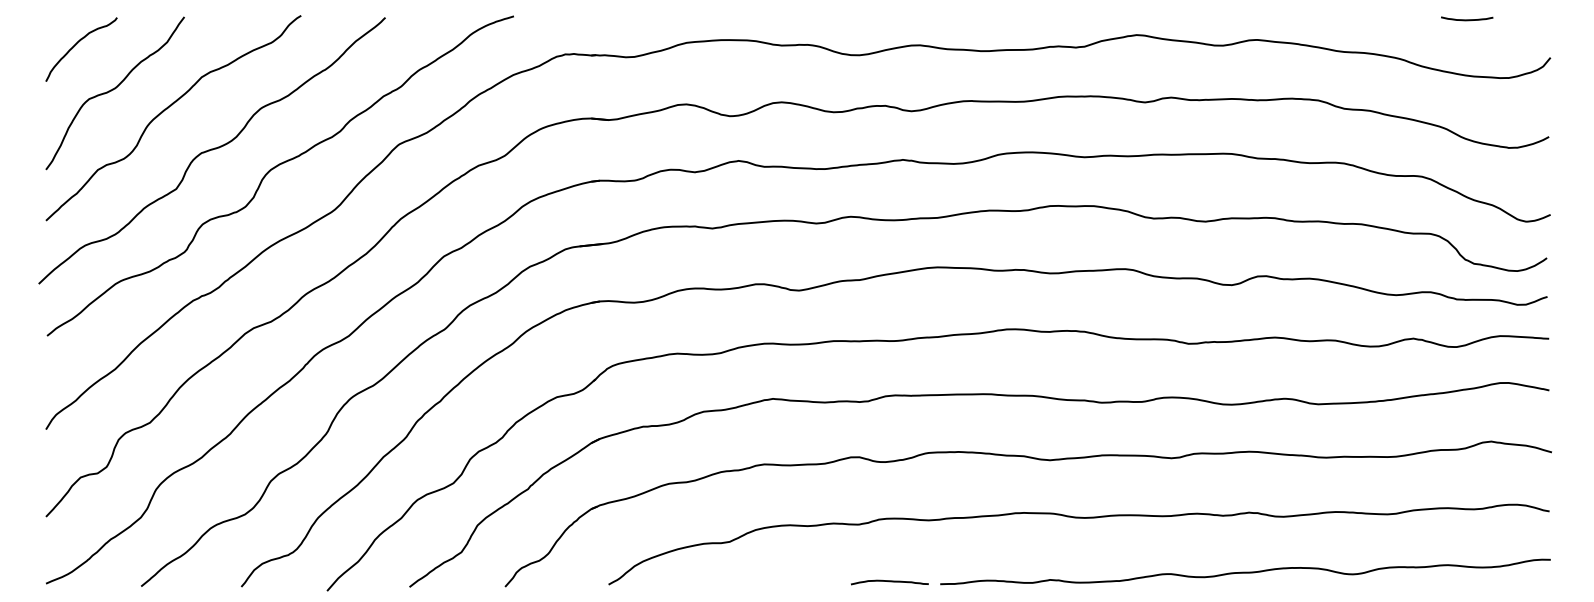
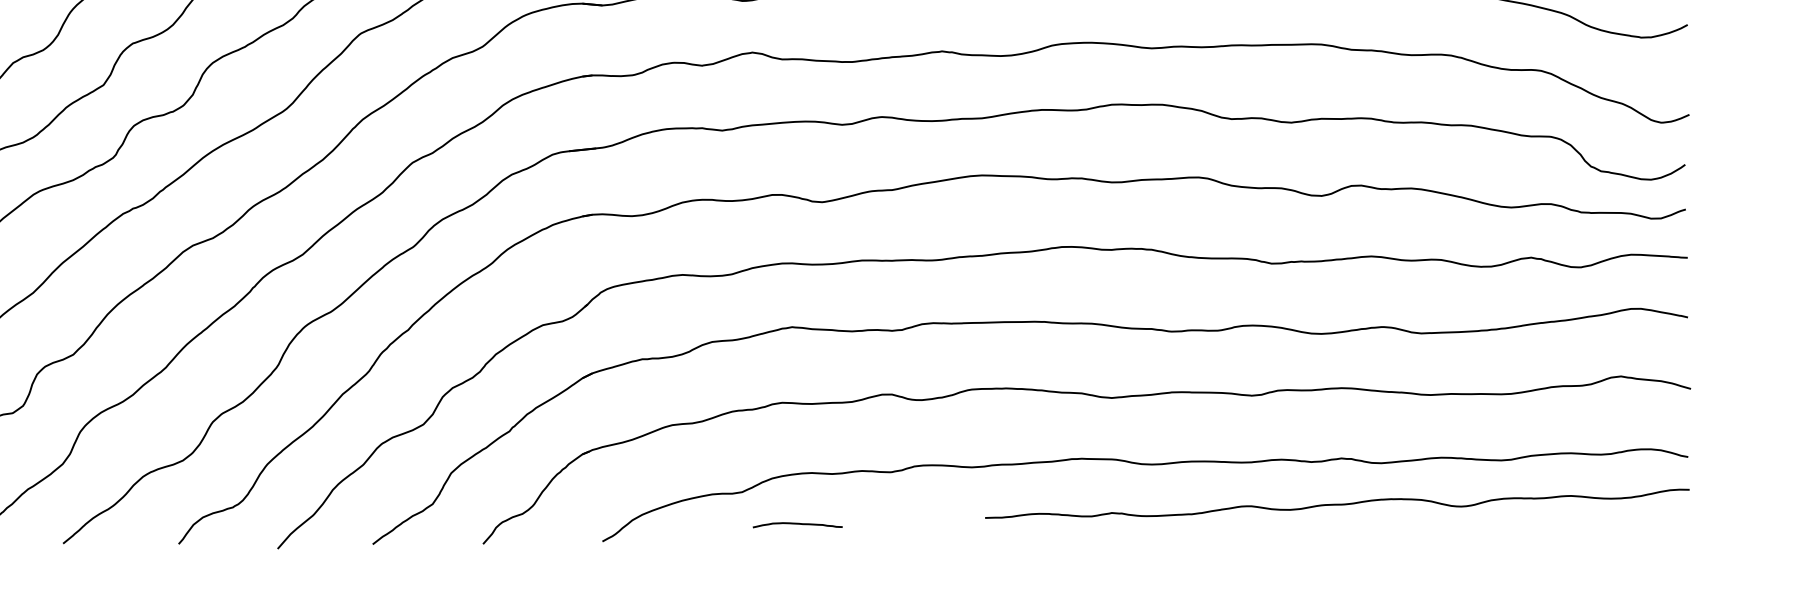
curve: (1245, 571) -> (1337, 503), moved
curve: (889, 582) -> (797, 525), moved

